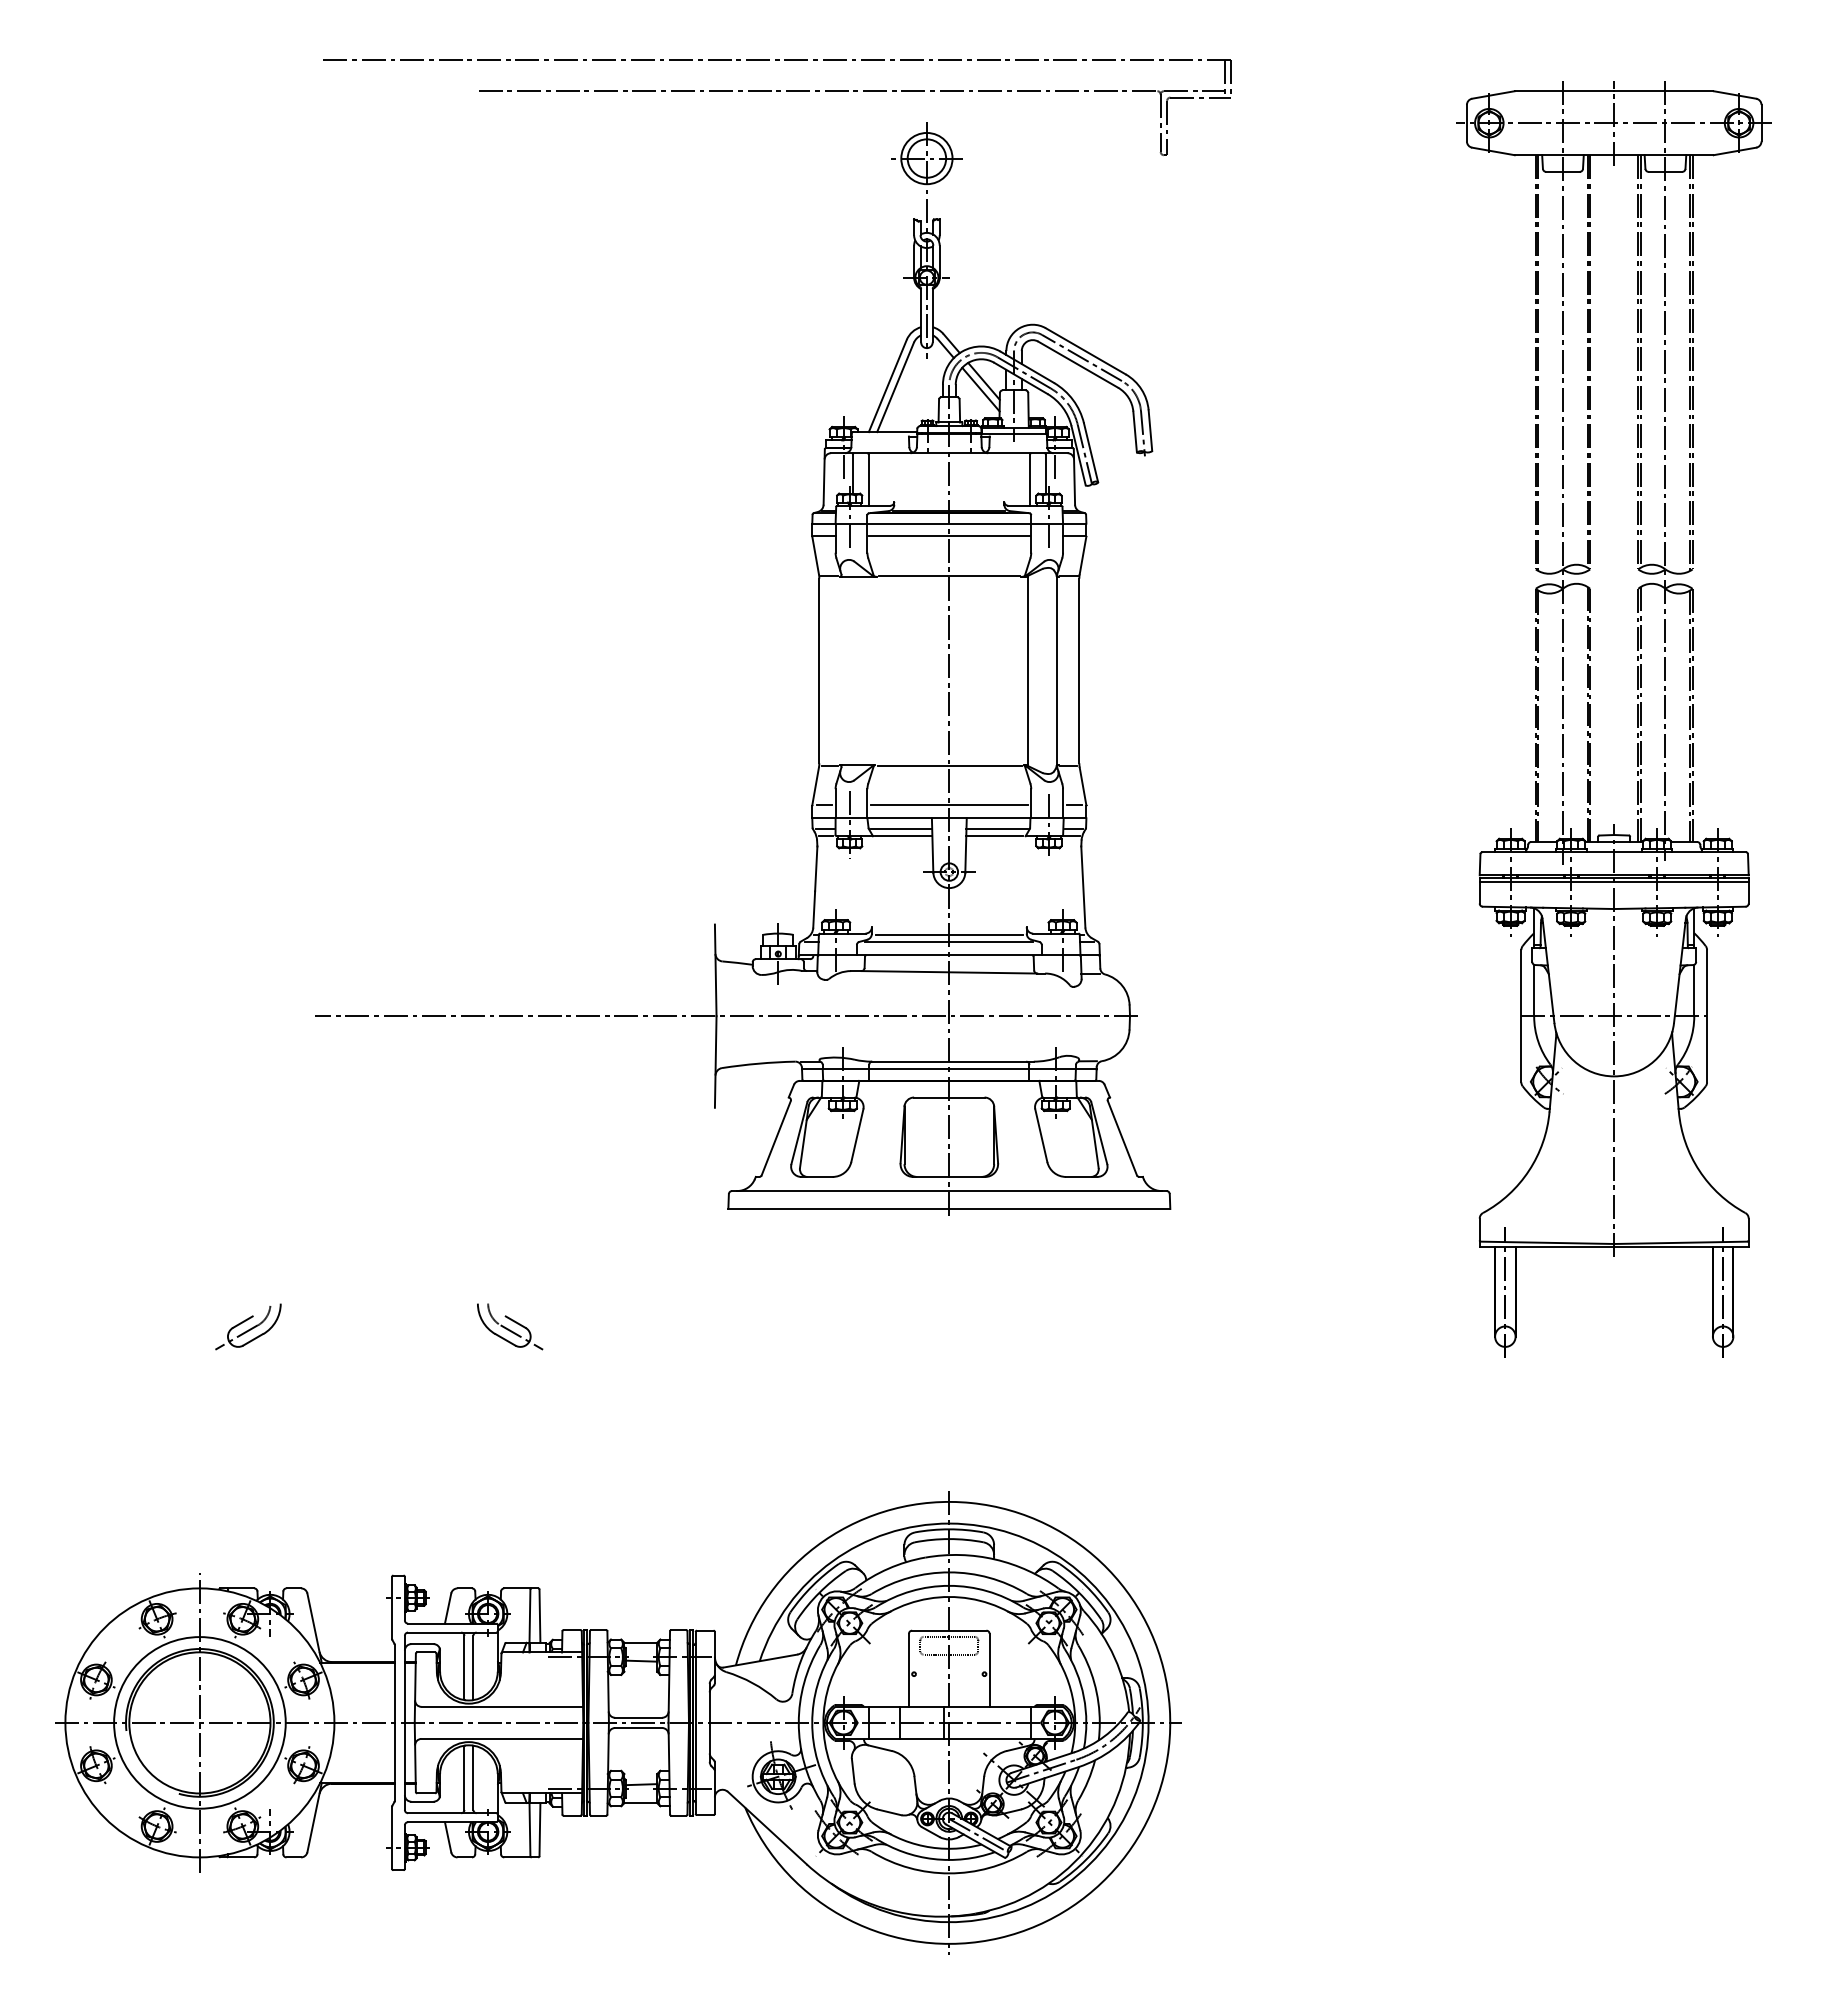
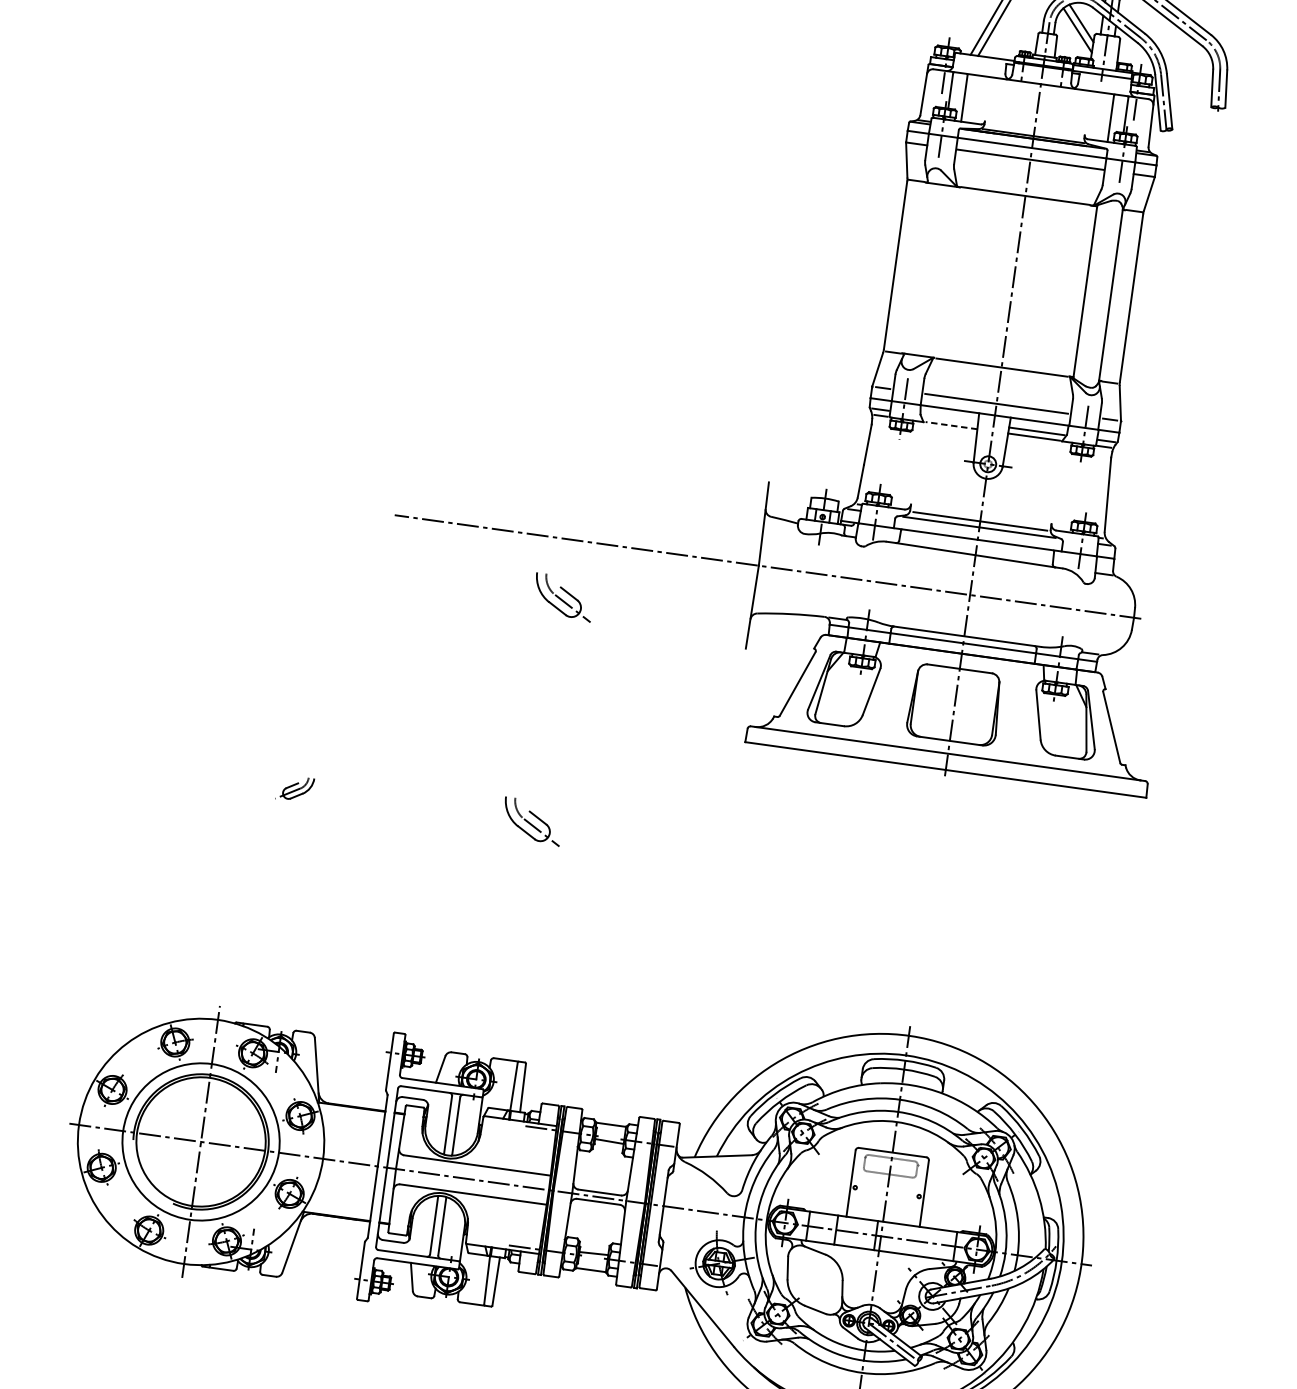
line: (901, 829) -> (950, 419), removed
line: (903, 835) -> (951, 425), solid -> dashed
part: (510, 1079) -> (563, 597), added
part: (248, 1326) -> (295, 788), size x0.6

